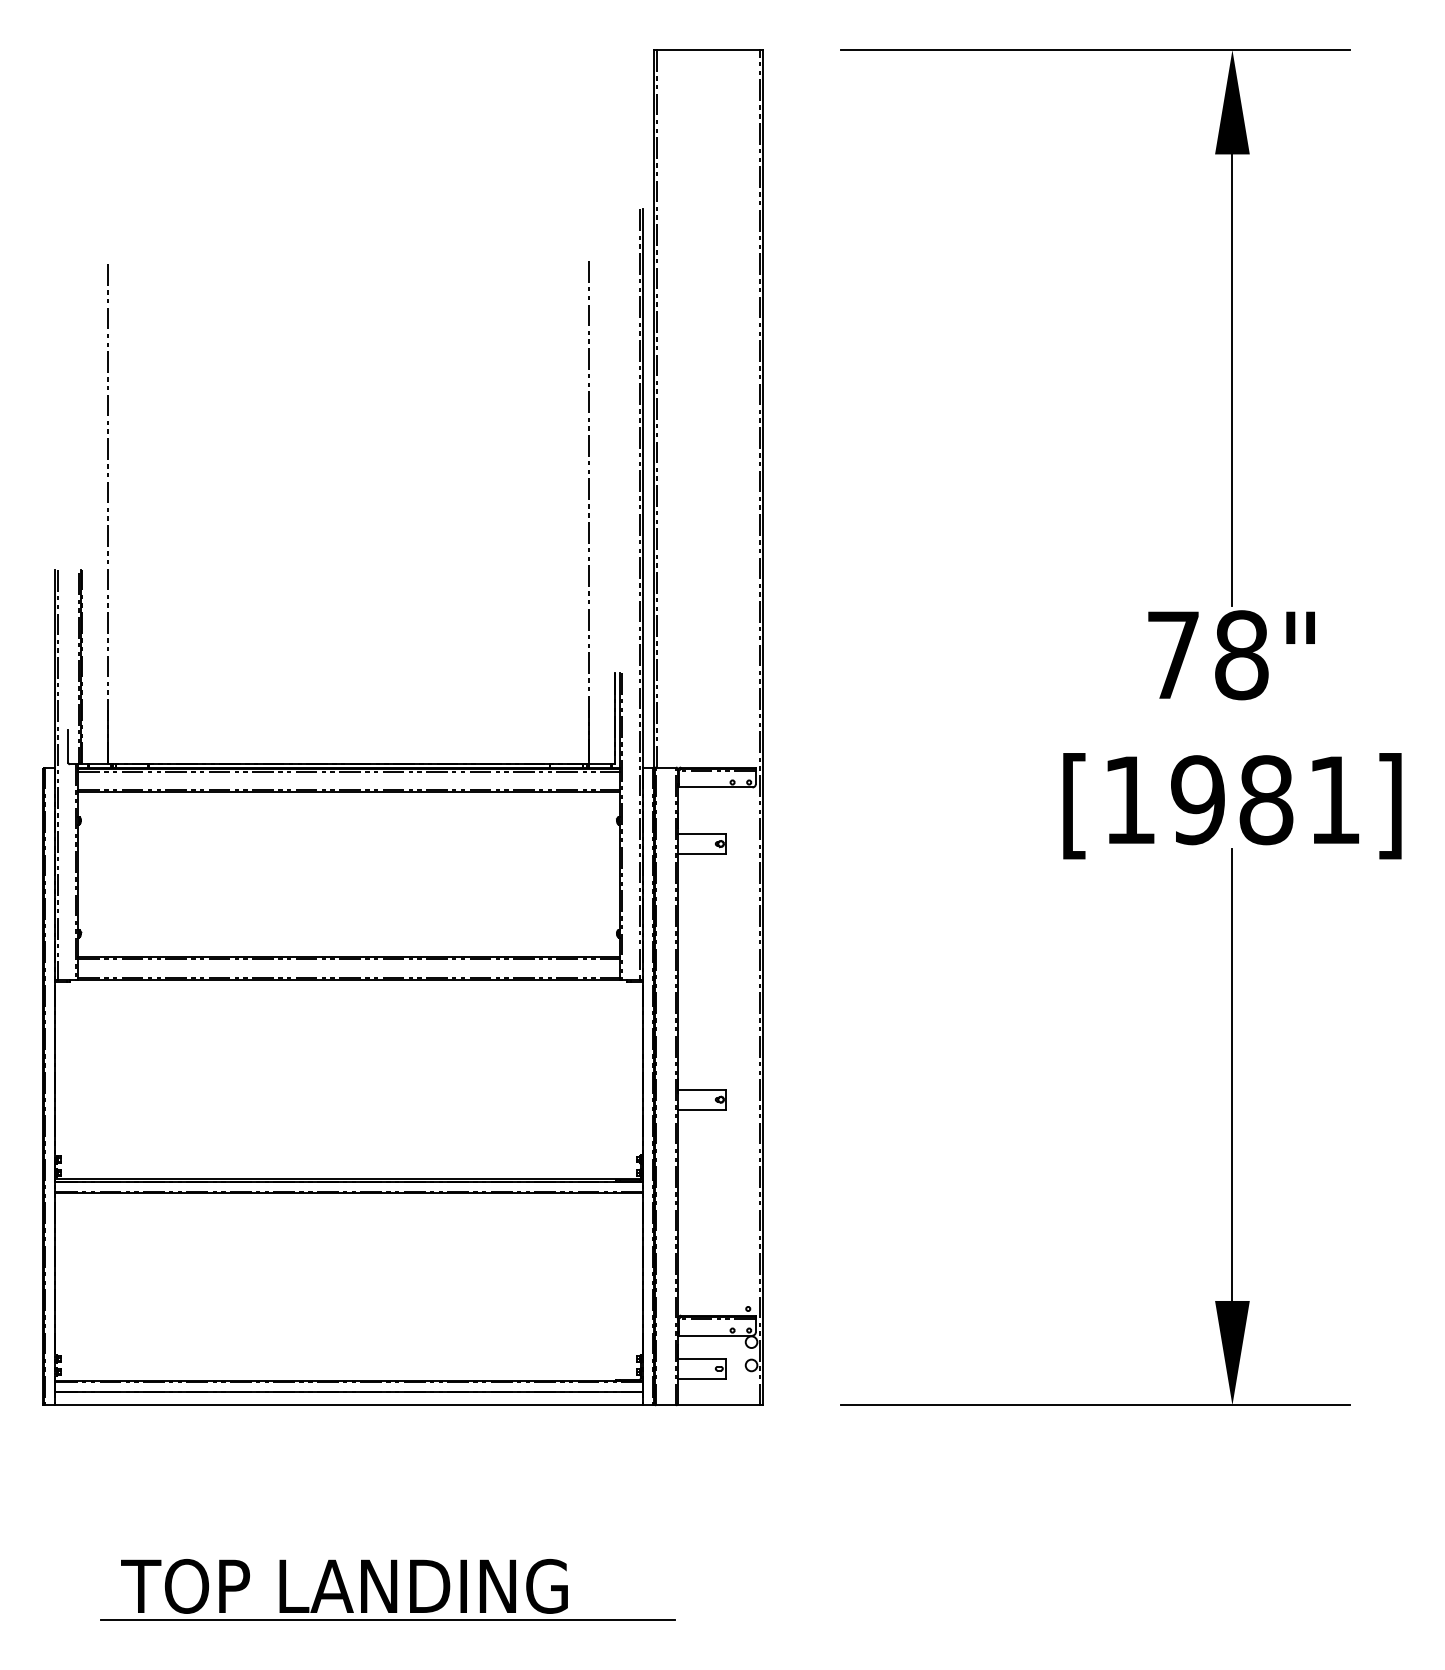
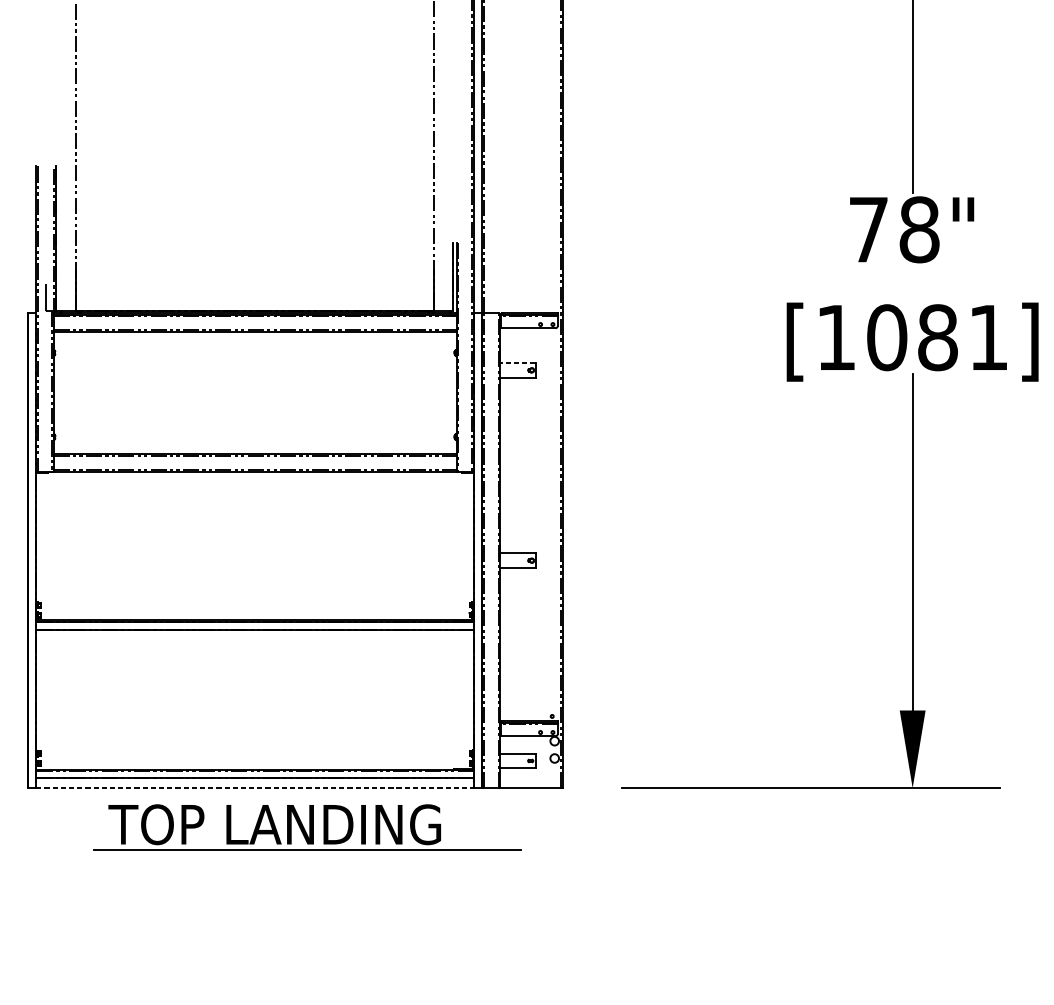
text: (1198, 800) -> (887, 337), [1981] -> [1081]
line: (701, 834) -> (517, 363), solid -> dashed
line: (348, 1405) -> (254, 788), solid -> dashed
part: (387, 1589) -> (306, 827), moved

